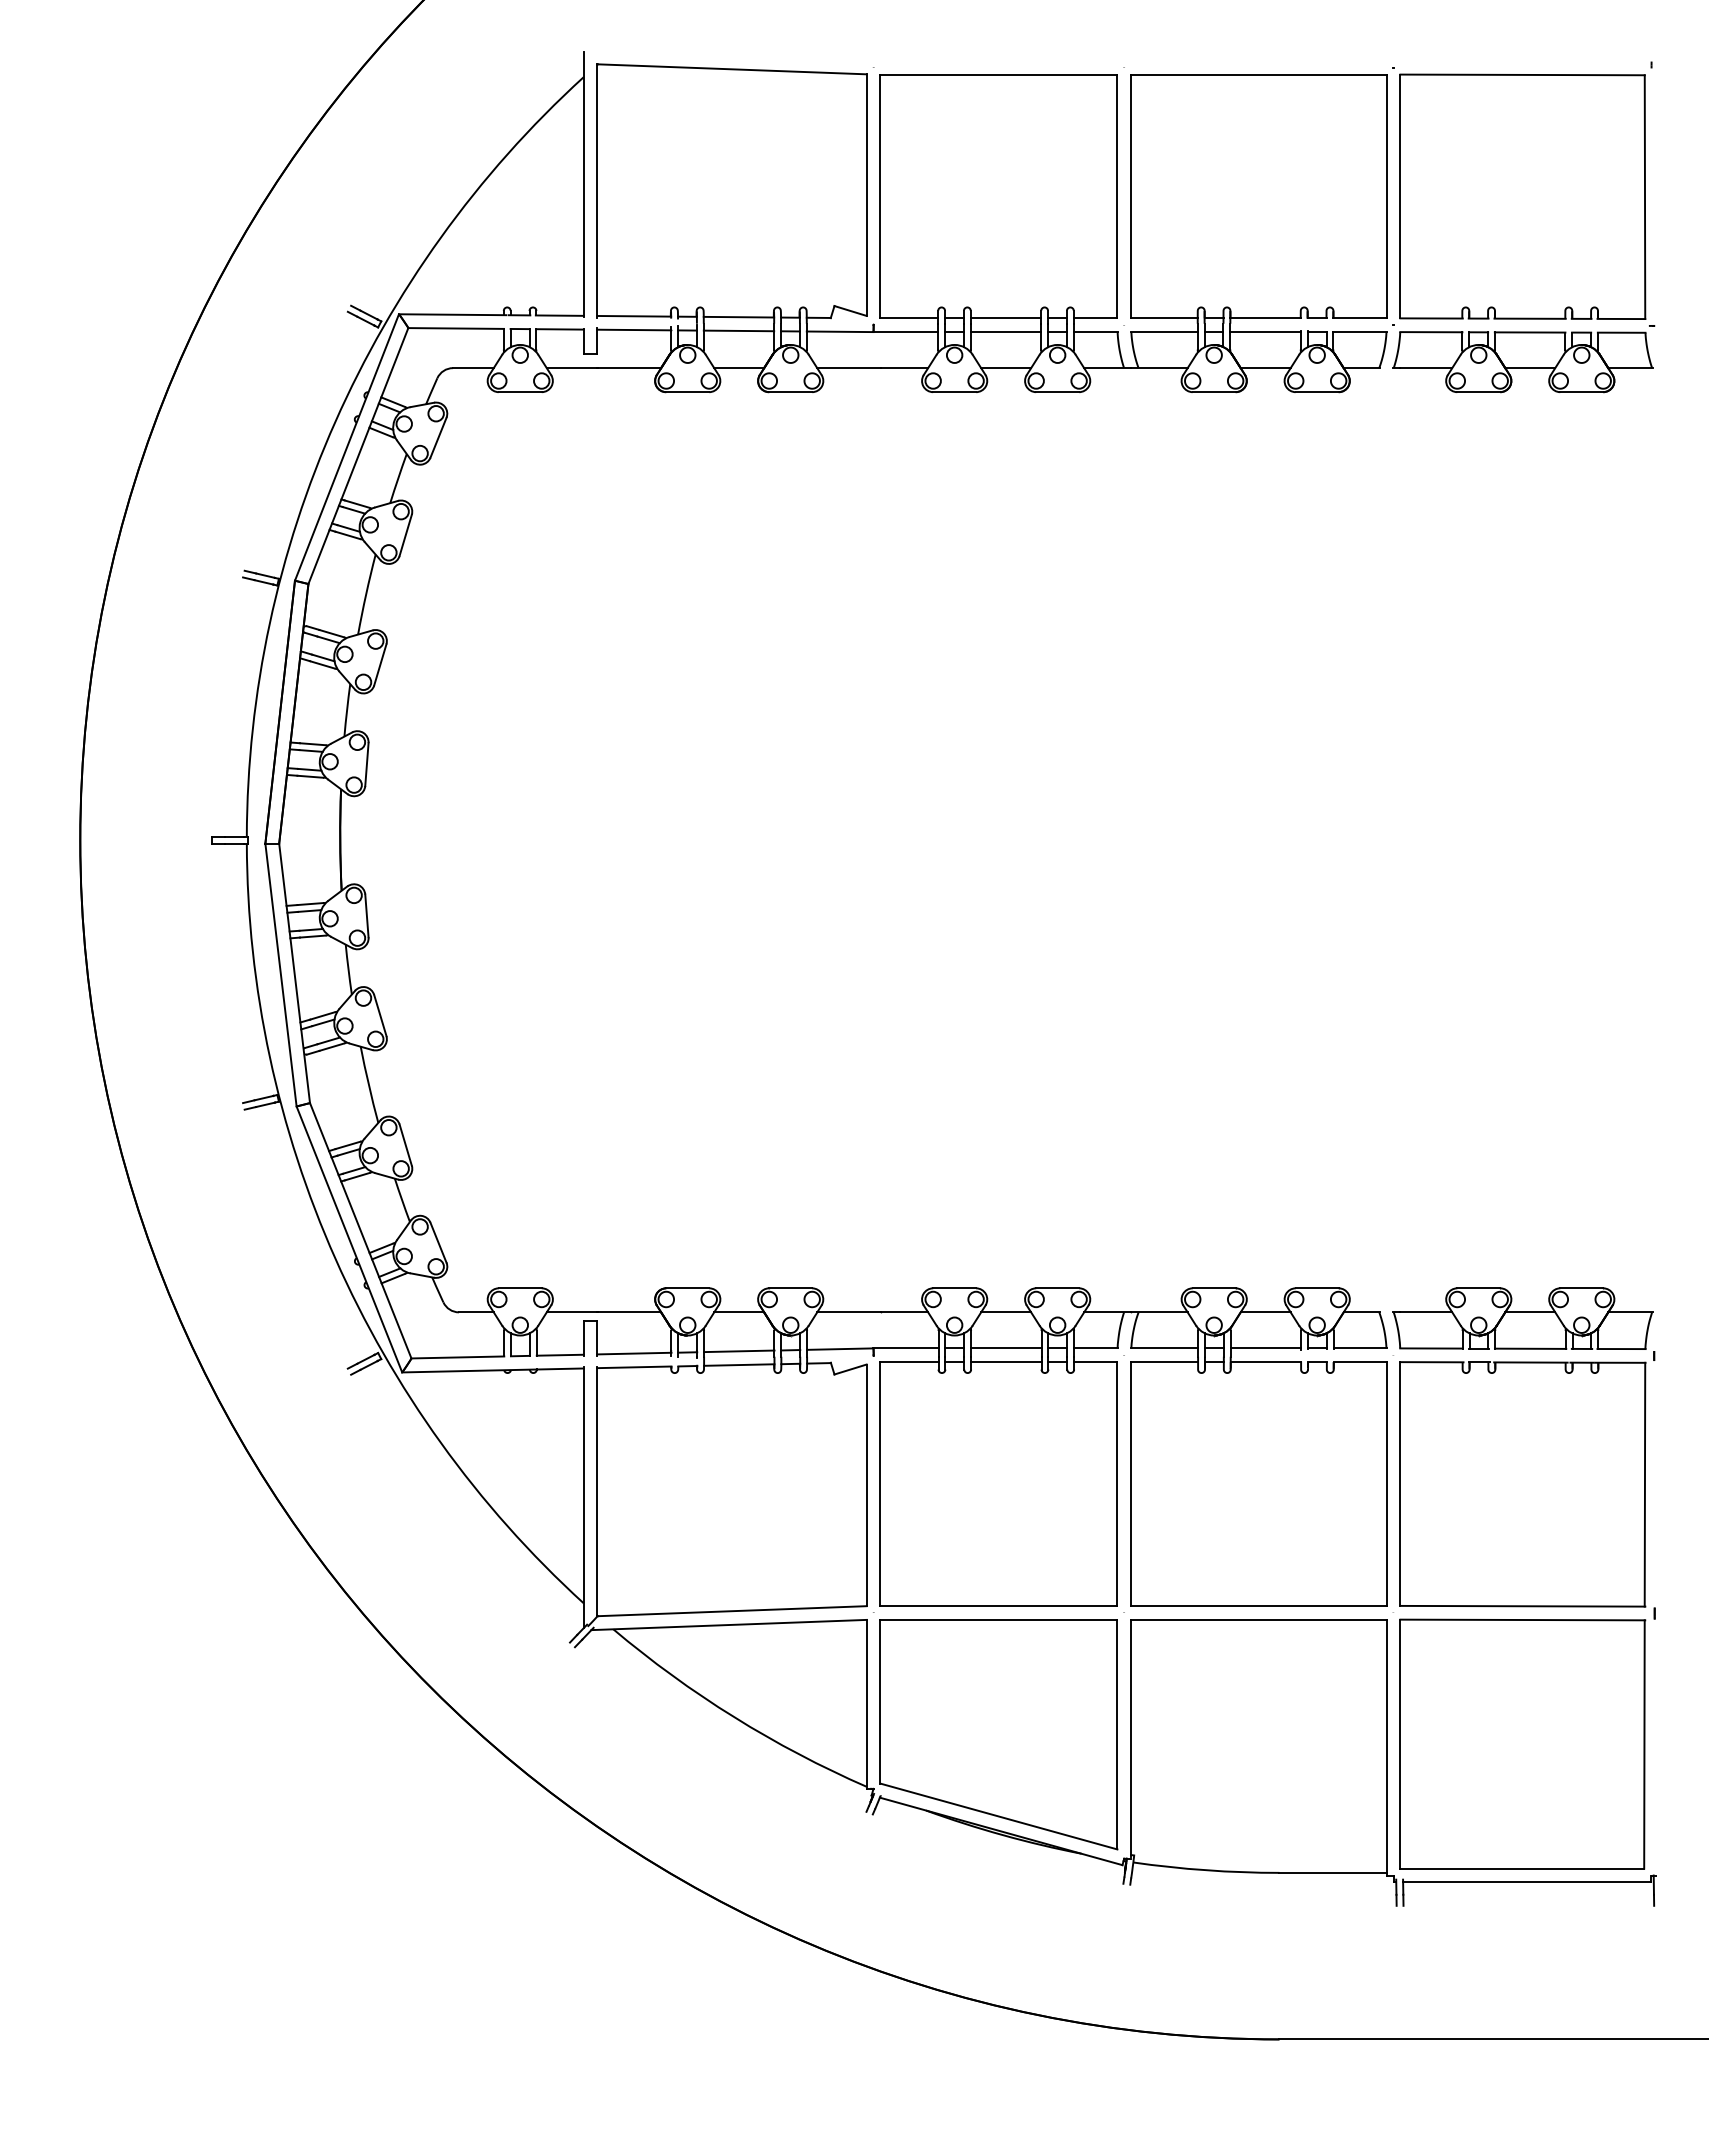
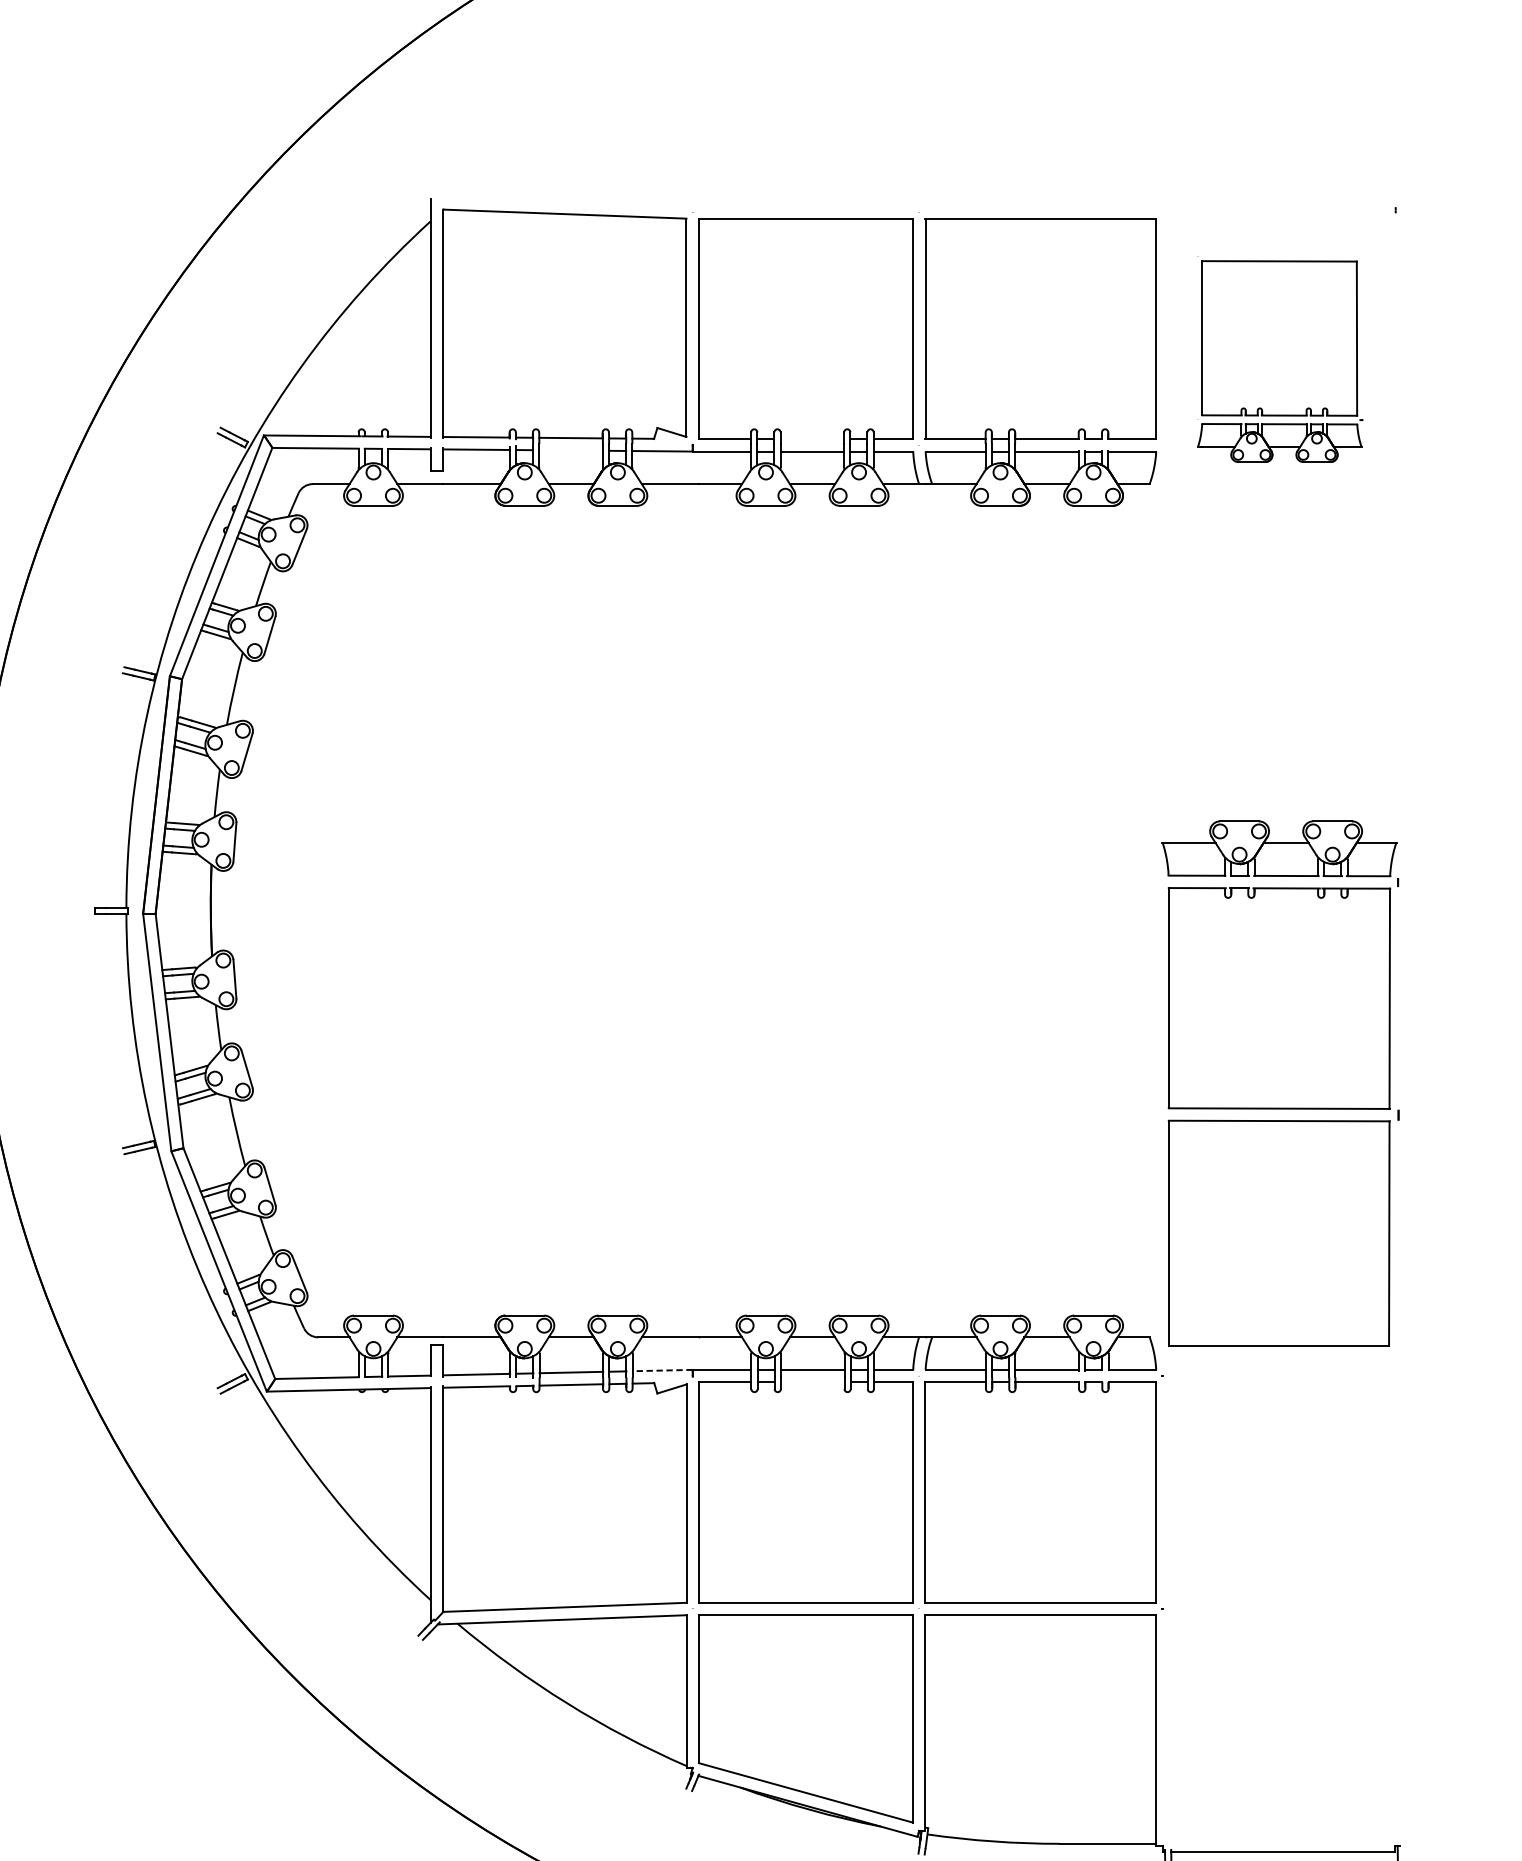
part: (1523, 230) -> (1280, 359), size x0.7
line: (1005, 318) -> (811, 439), removed
line: (738, 330) -> (570, 450), removed
line: (839, 1349) -> (661, 1370), solid -> dashed
line: (1006, 1362) -> (812, 1382), removed
part: (1523, 1578) -> (1280, 1083), moved

